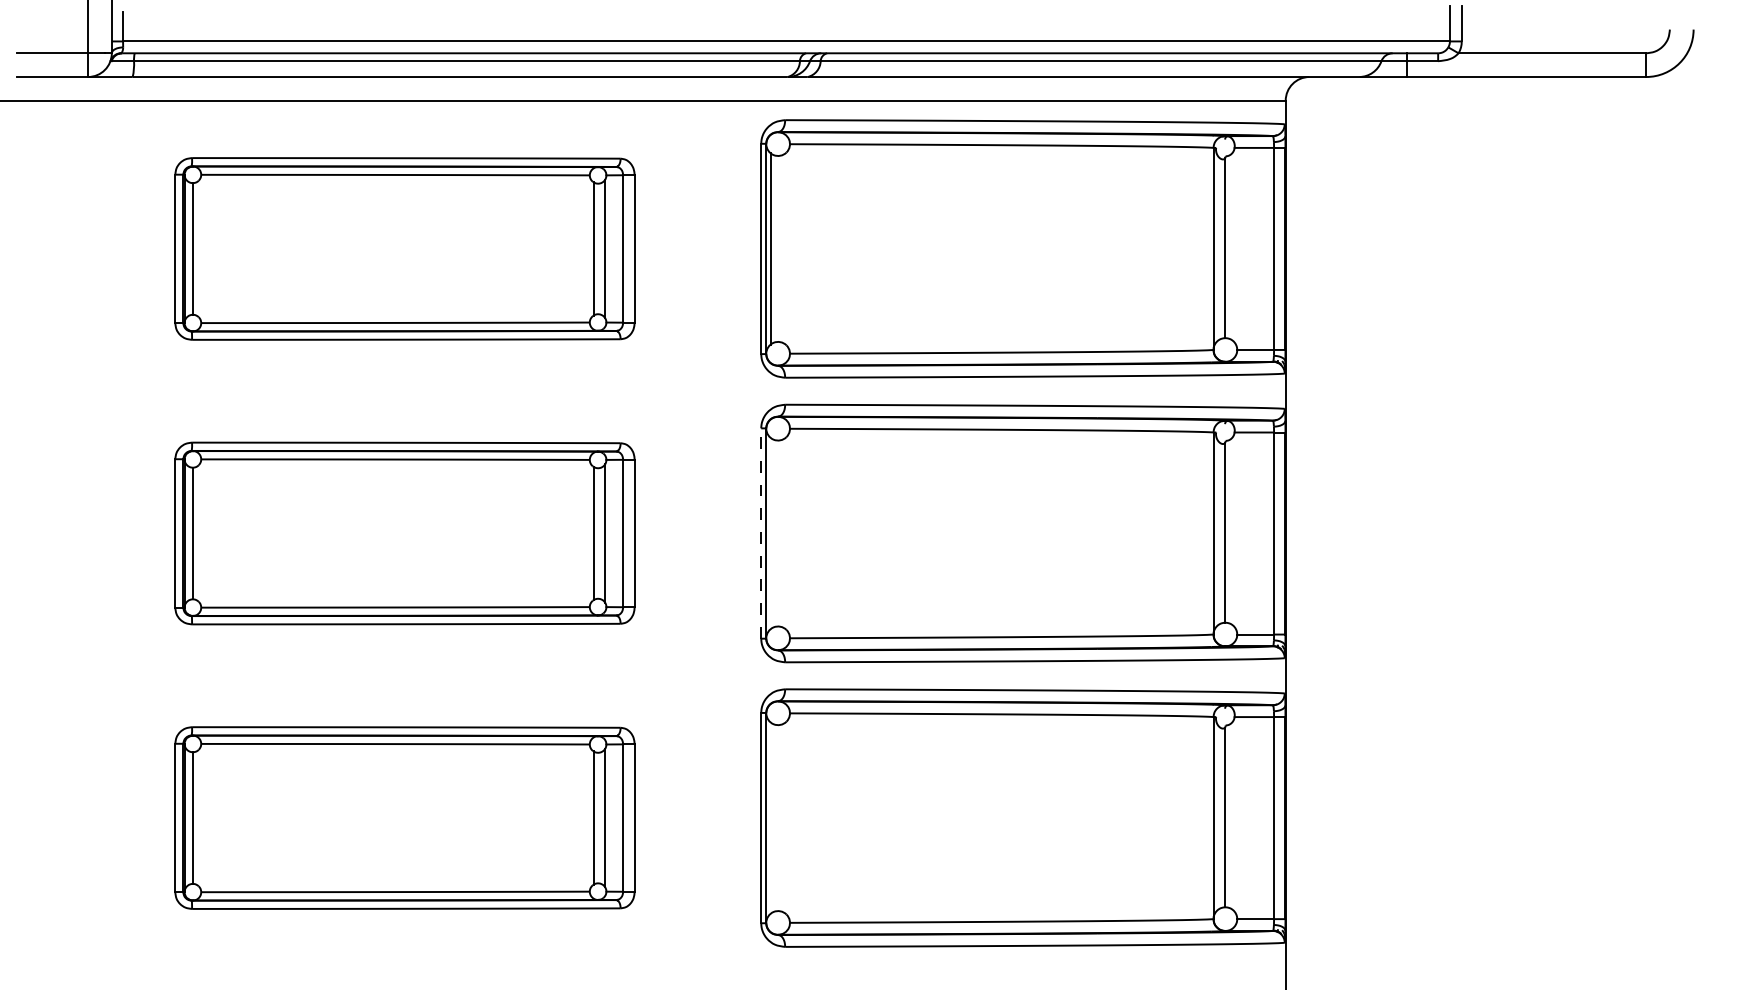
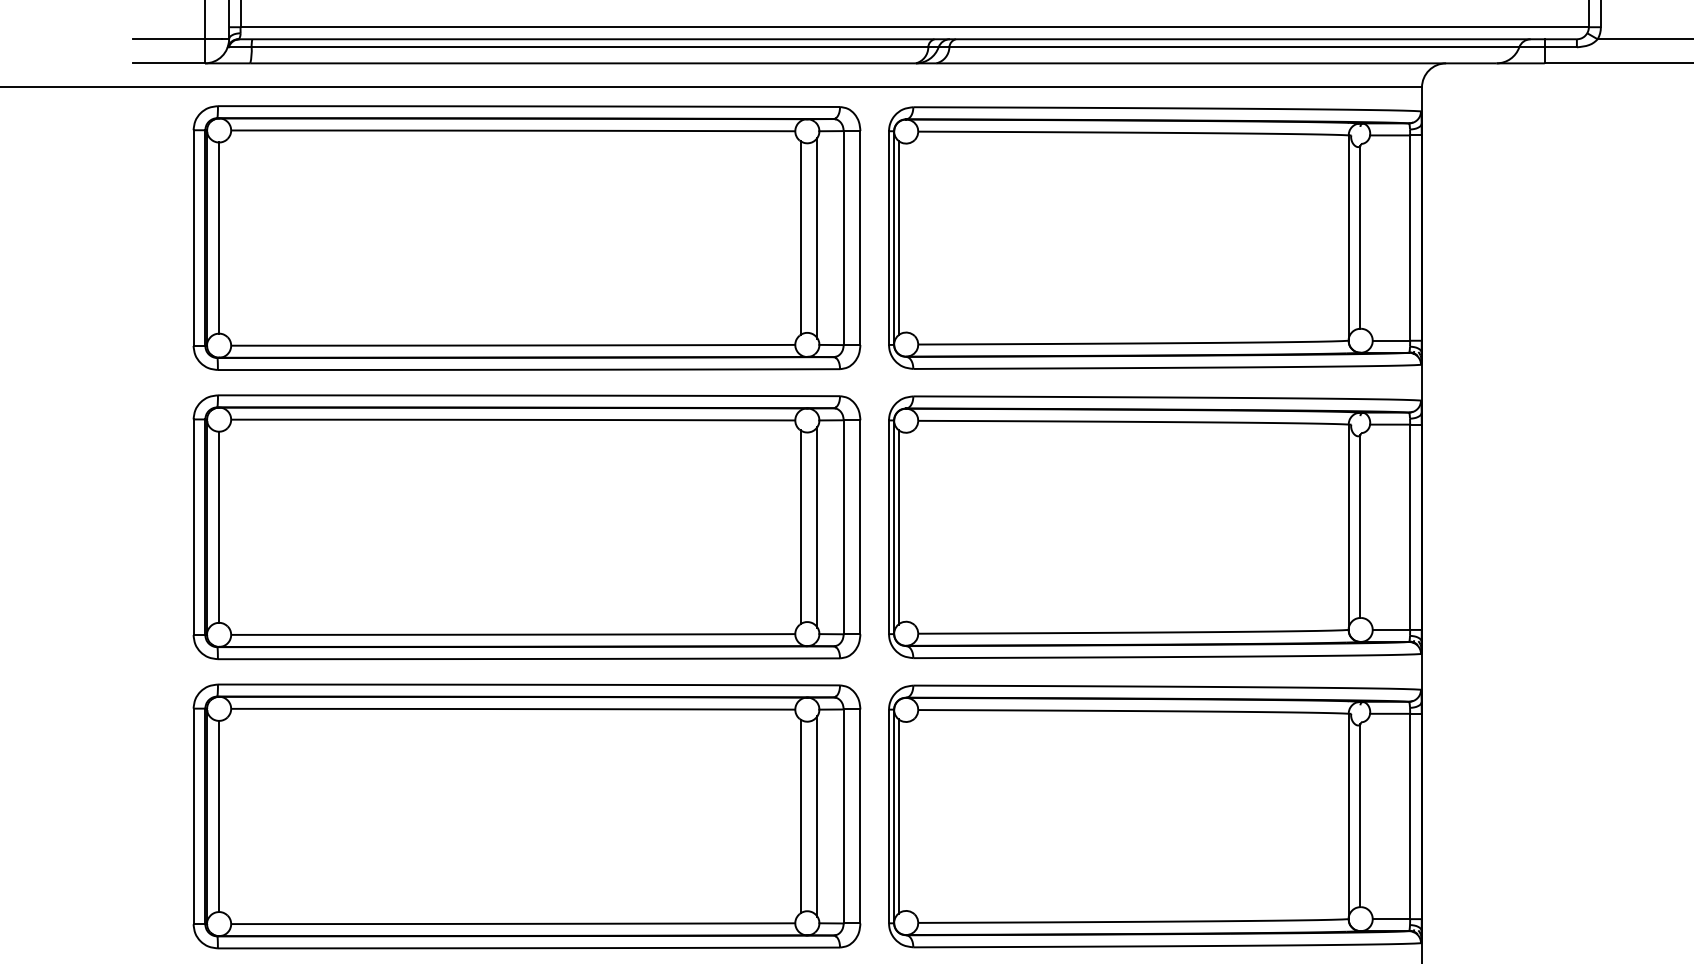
part: (404, 248) -> (526, 237), size x1.43
part: (404, 533) -> (526, 527), size x1.43
line: (761, 533) -> (889, 527), dashed -> solid
line: (770, 533) -> (898, 527), added
part: (404, 817) -> (526, 815), size x1.43
line: (770, 817) -> (898, 815), added

